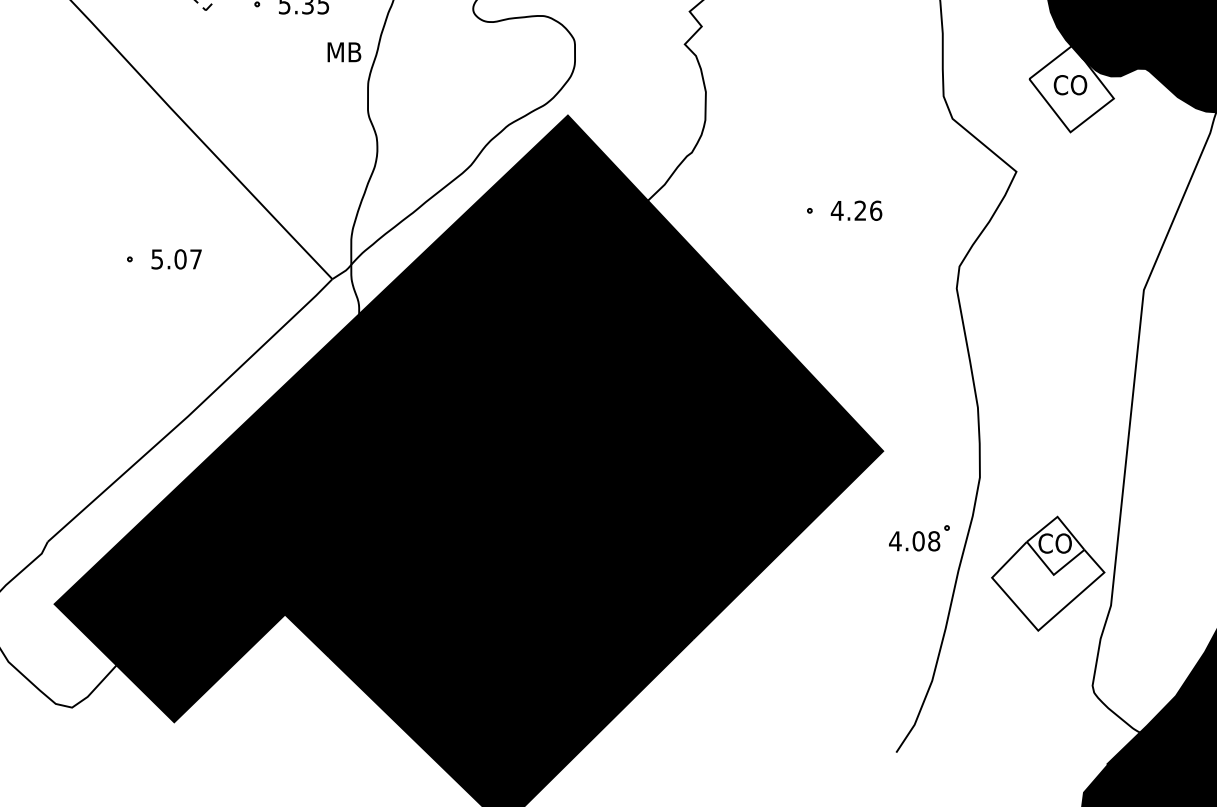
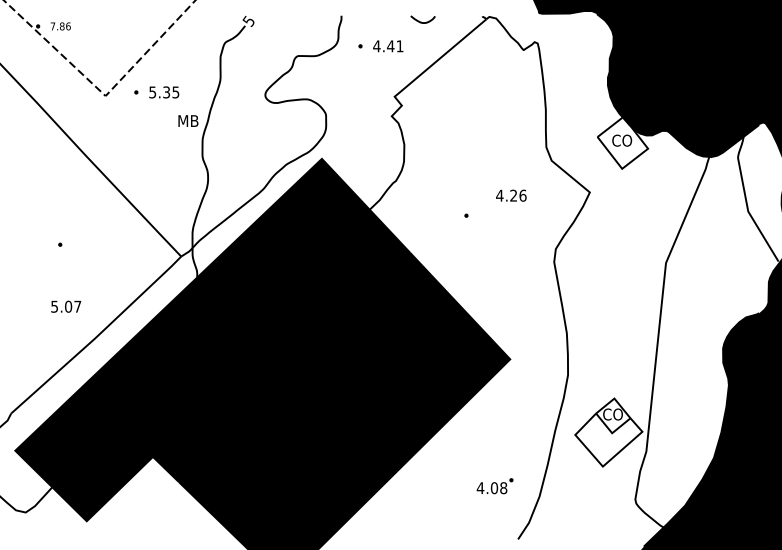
text: (856, 210) -> (511, 195), moved
text: (177, 258) -> (66, 306), moved
part: (918, 538) -> (494, 486), moved

